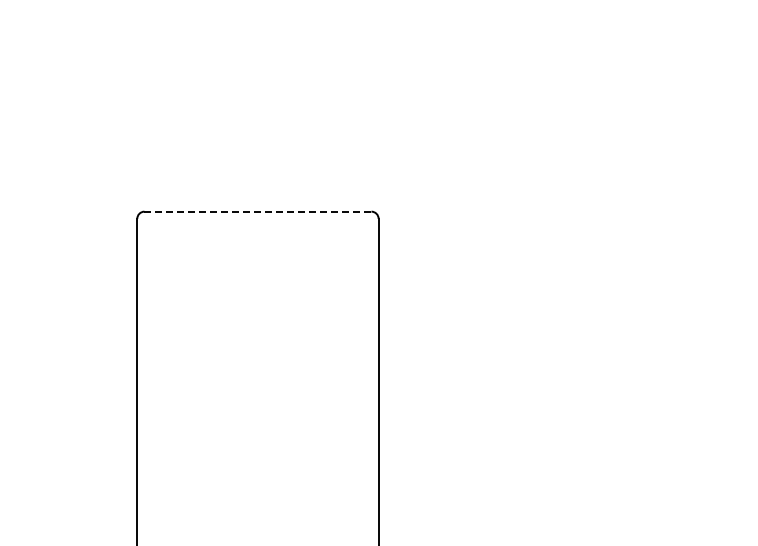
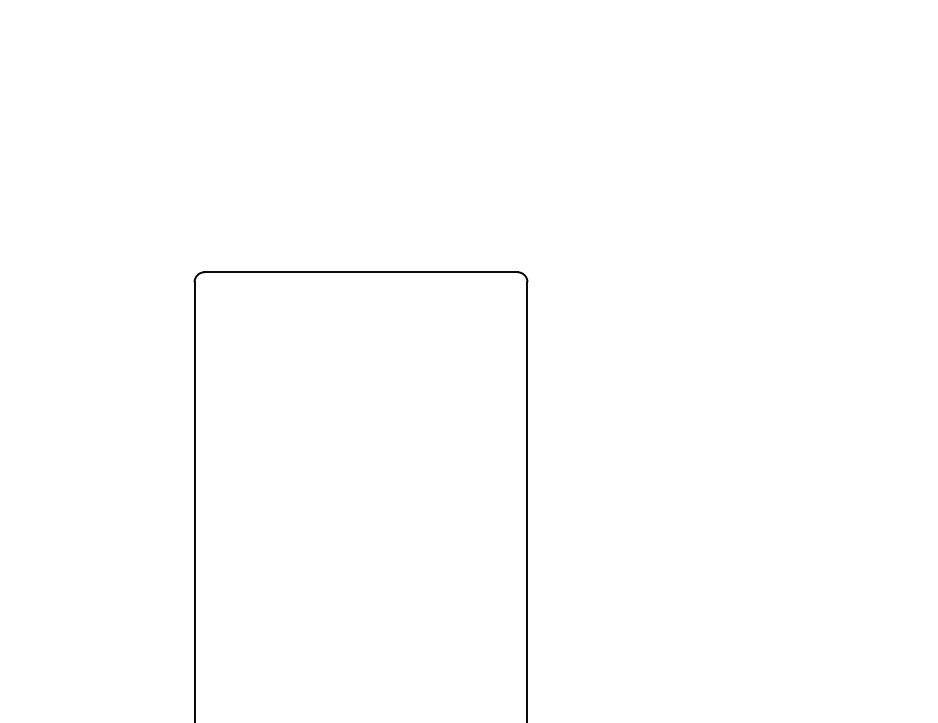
line: (257, 211) -> (360, 272), dashed -> solid

